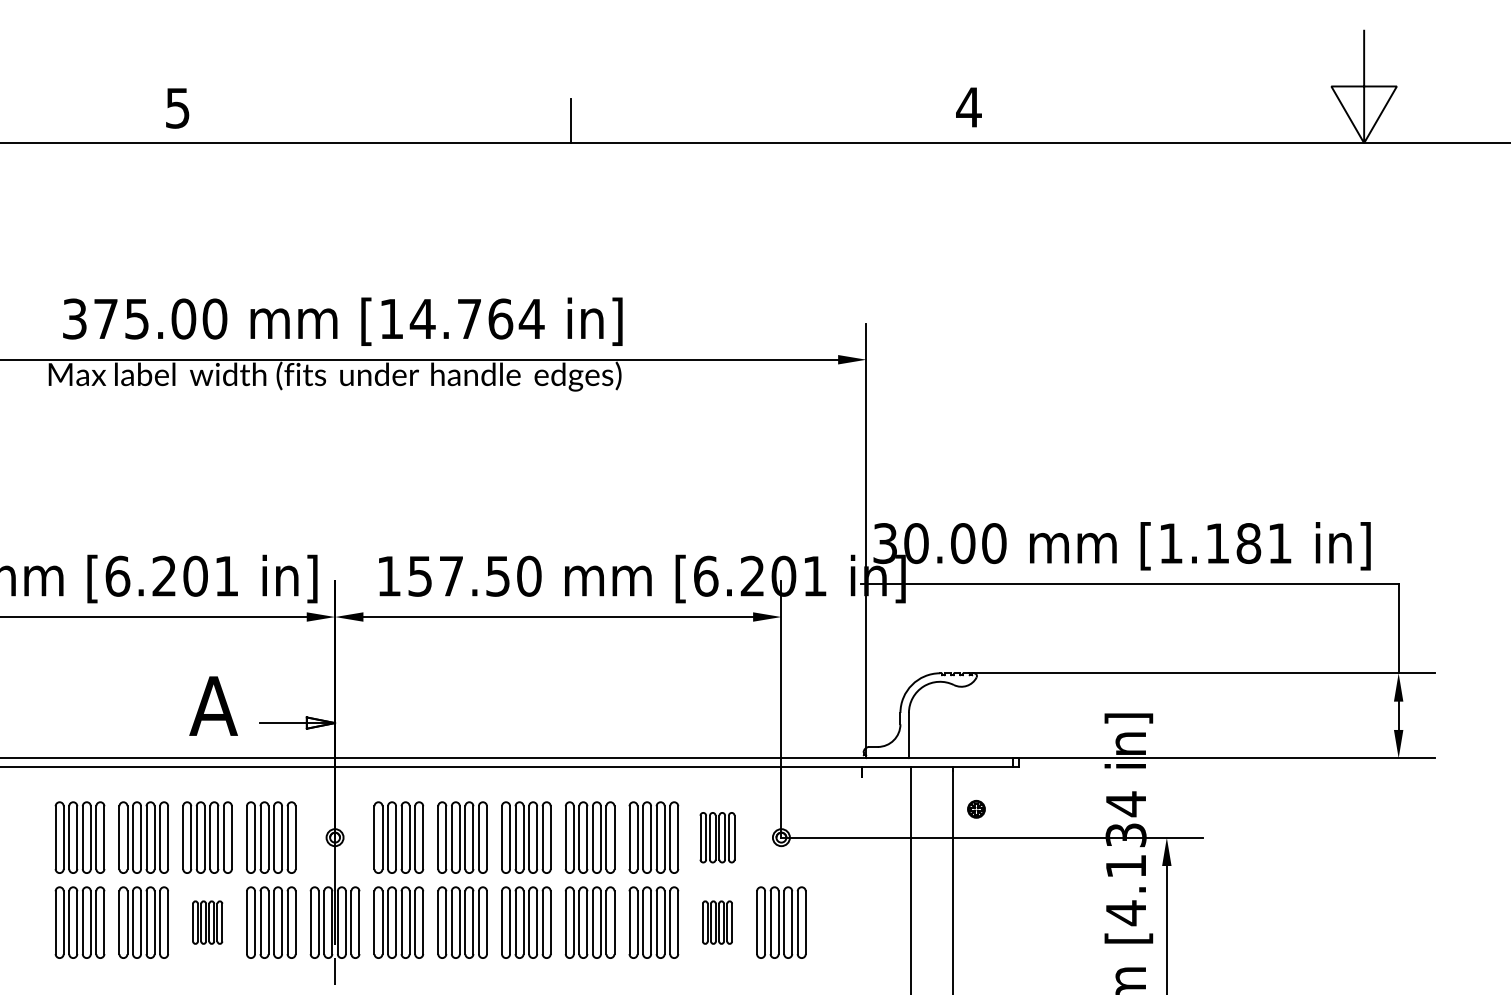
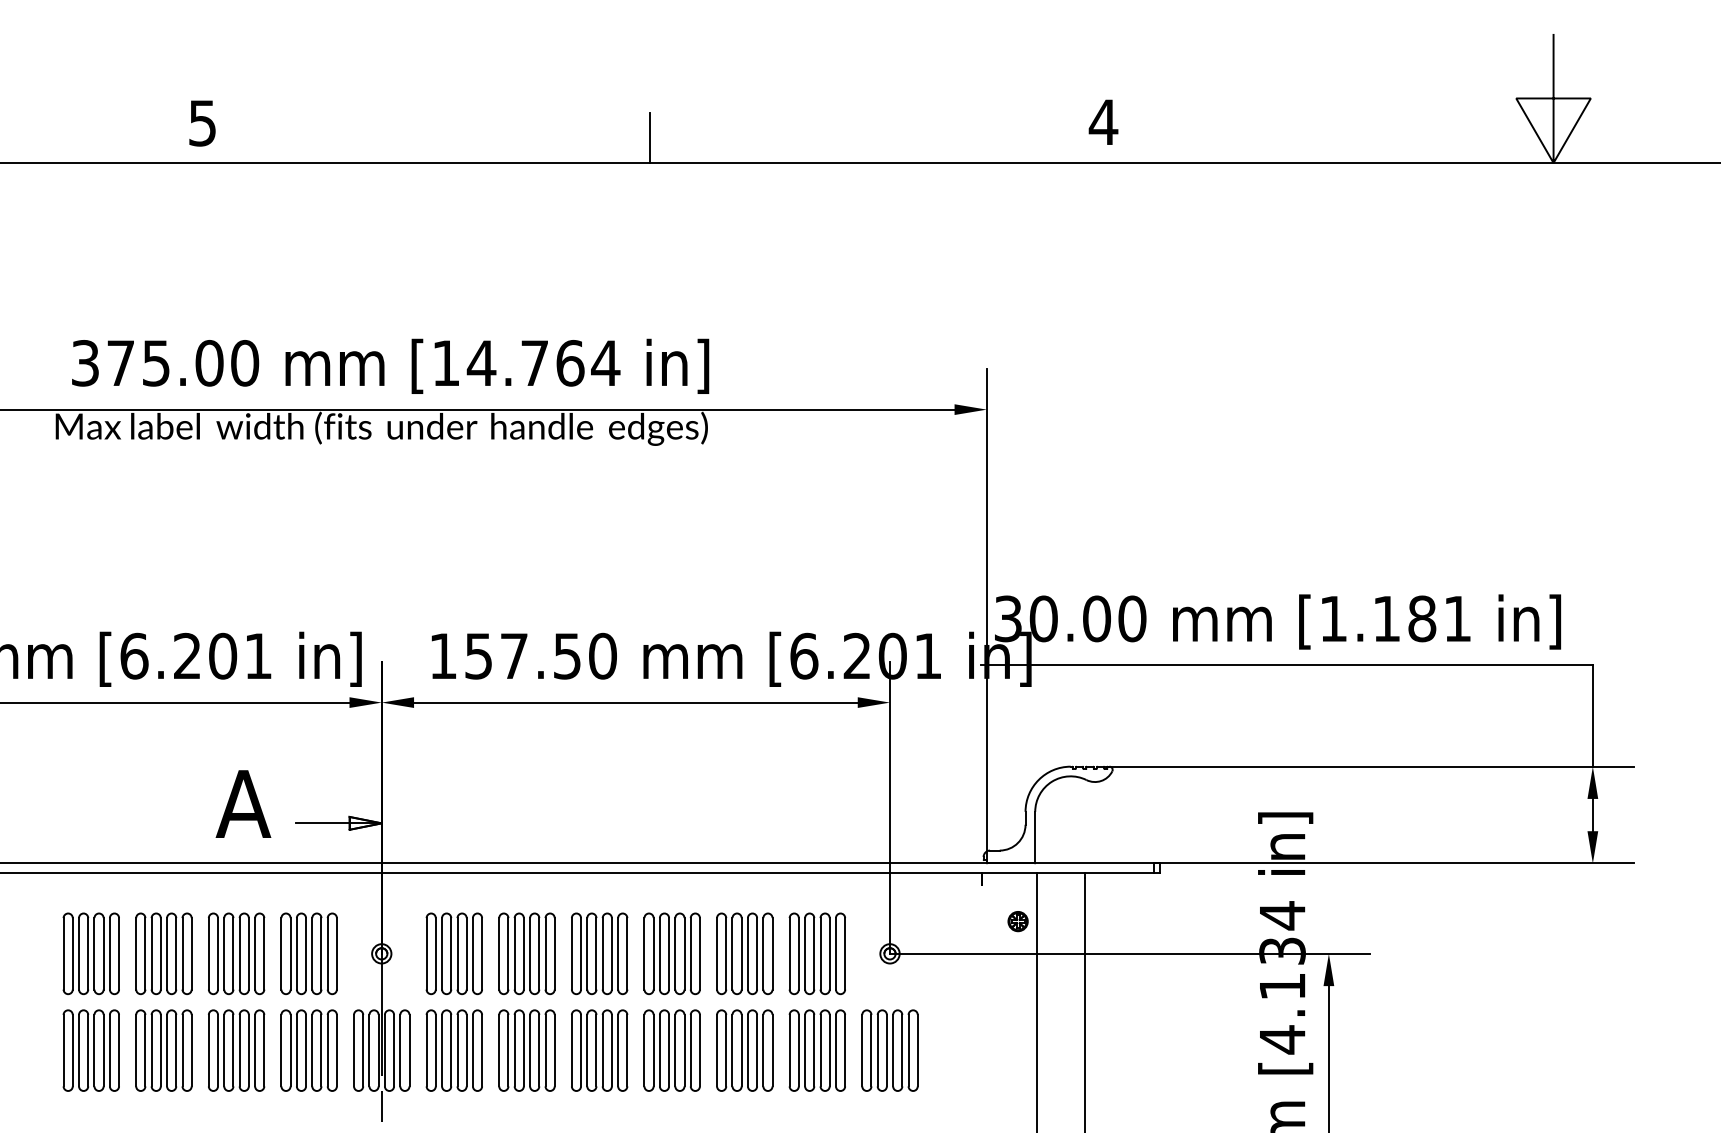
part: (975, 809) -> (1017, 921), moved
part: (716, 837) -> (816, 953), size x1.43
part: (207, 922) -> (236, 1050), size x1.67
part: (716, 922) -> (816, 1050), size x1.67

